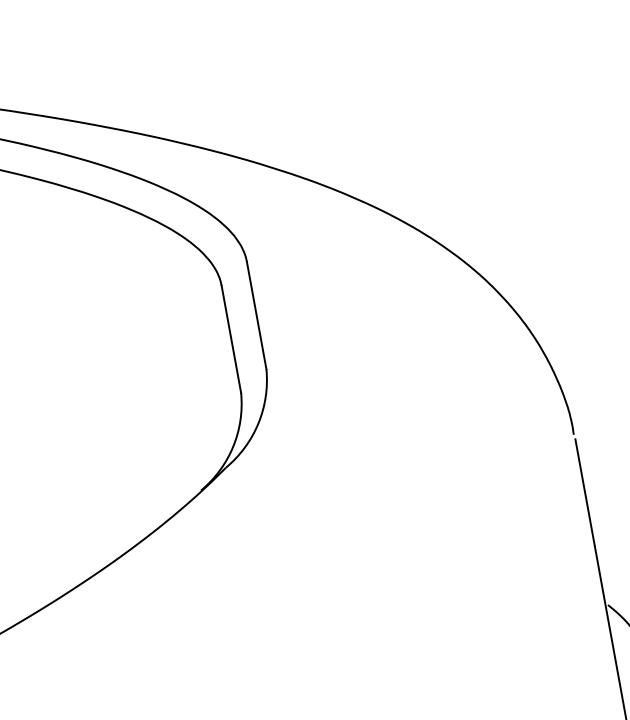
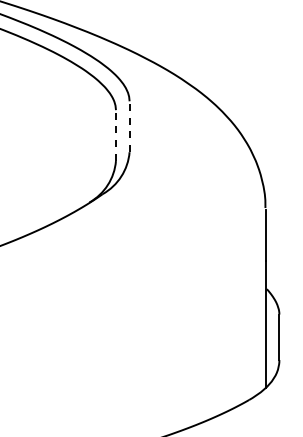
line: (256, 315) -> (129, 126), solid -> dashed
line: (230, 339) -> (115, 135), solid -> dashed

